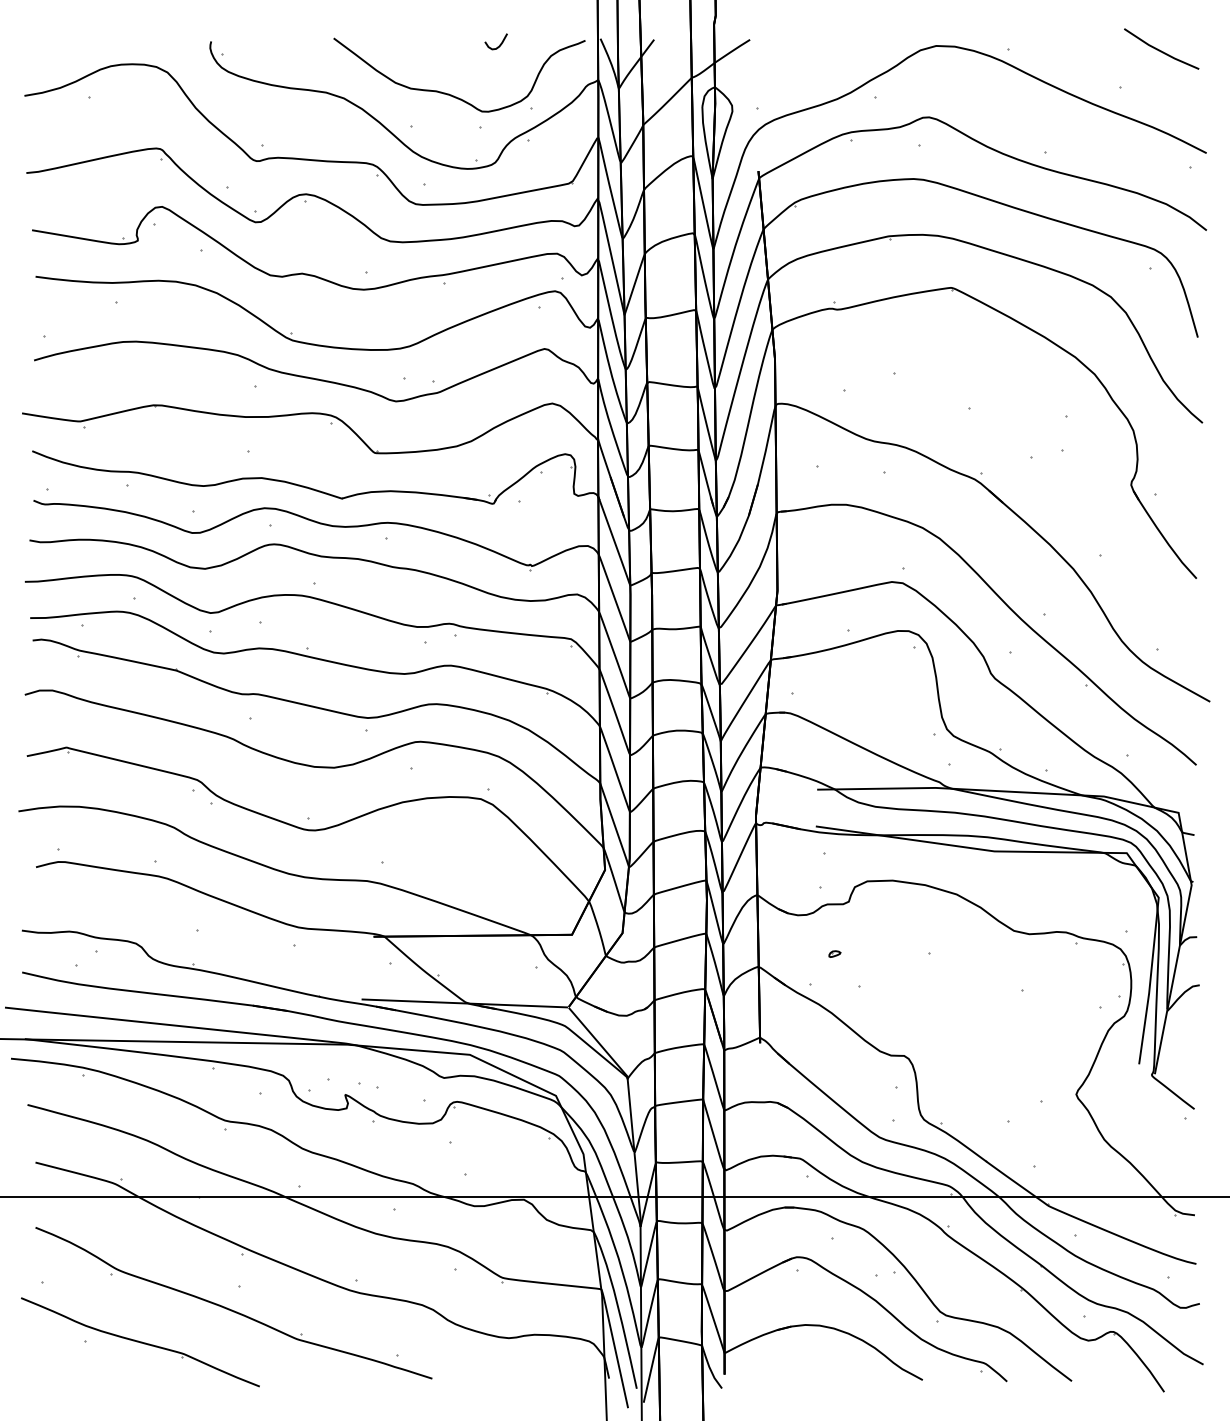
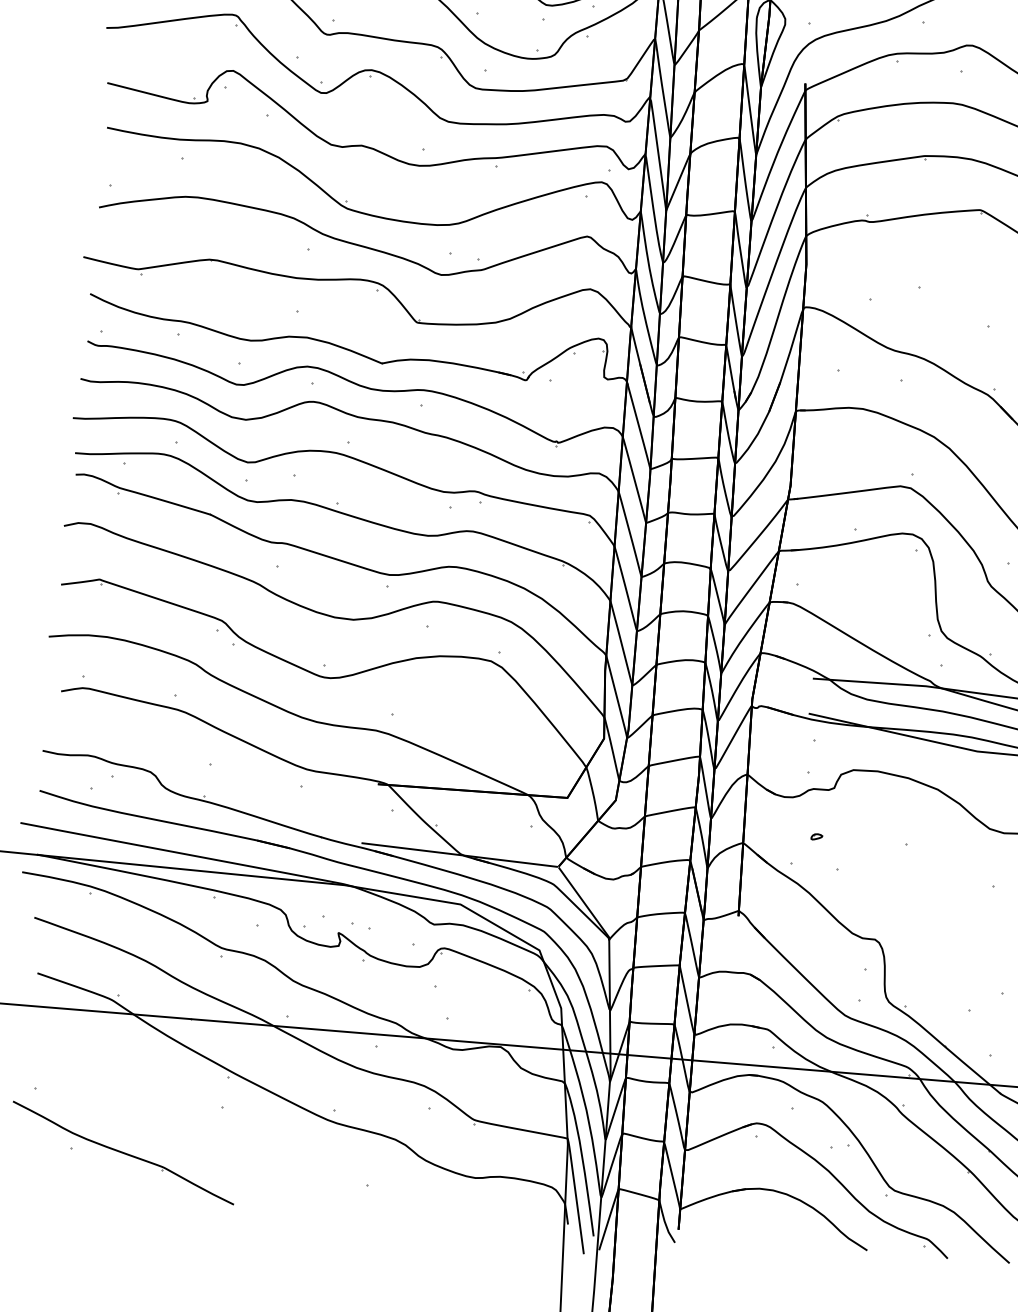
part: (232, 1309) -> (213, 1128), removed

